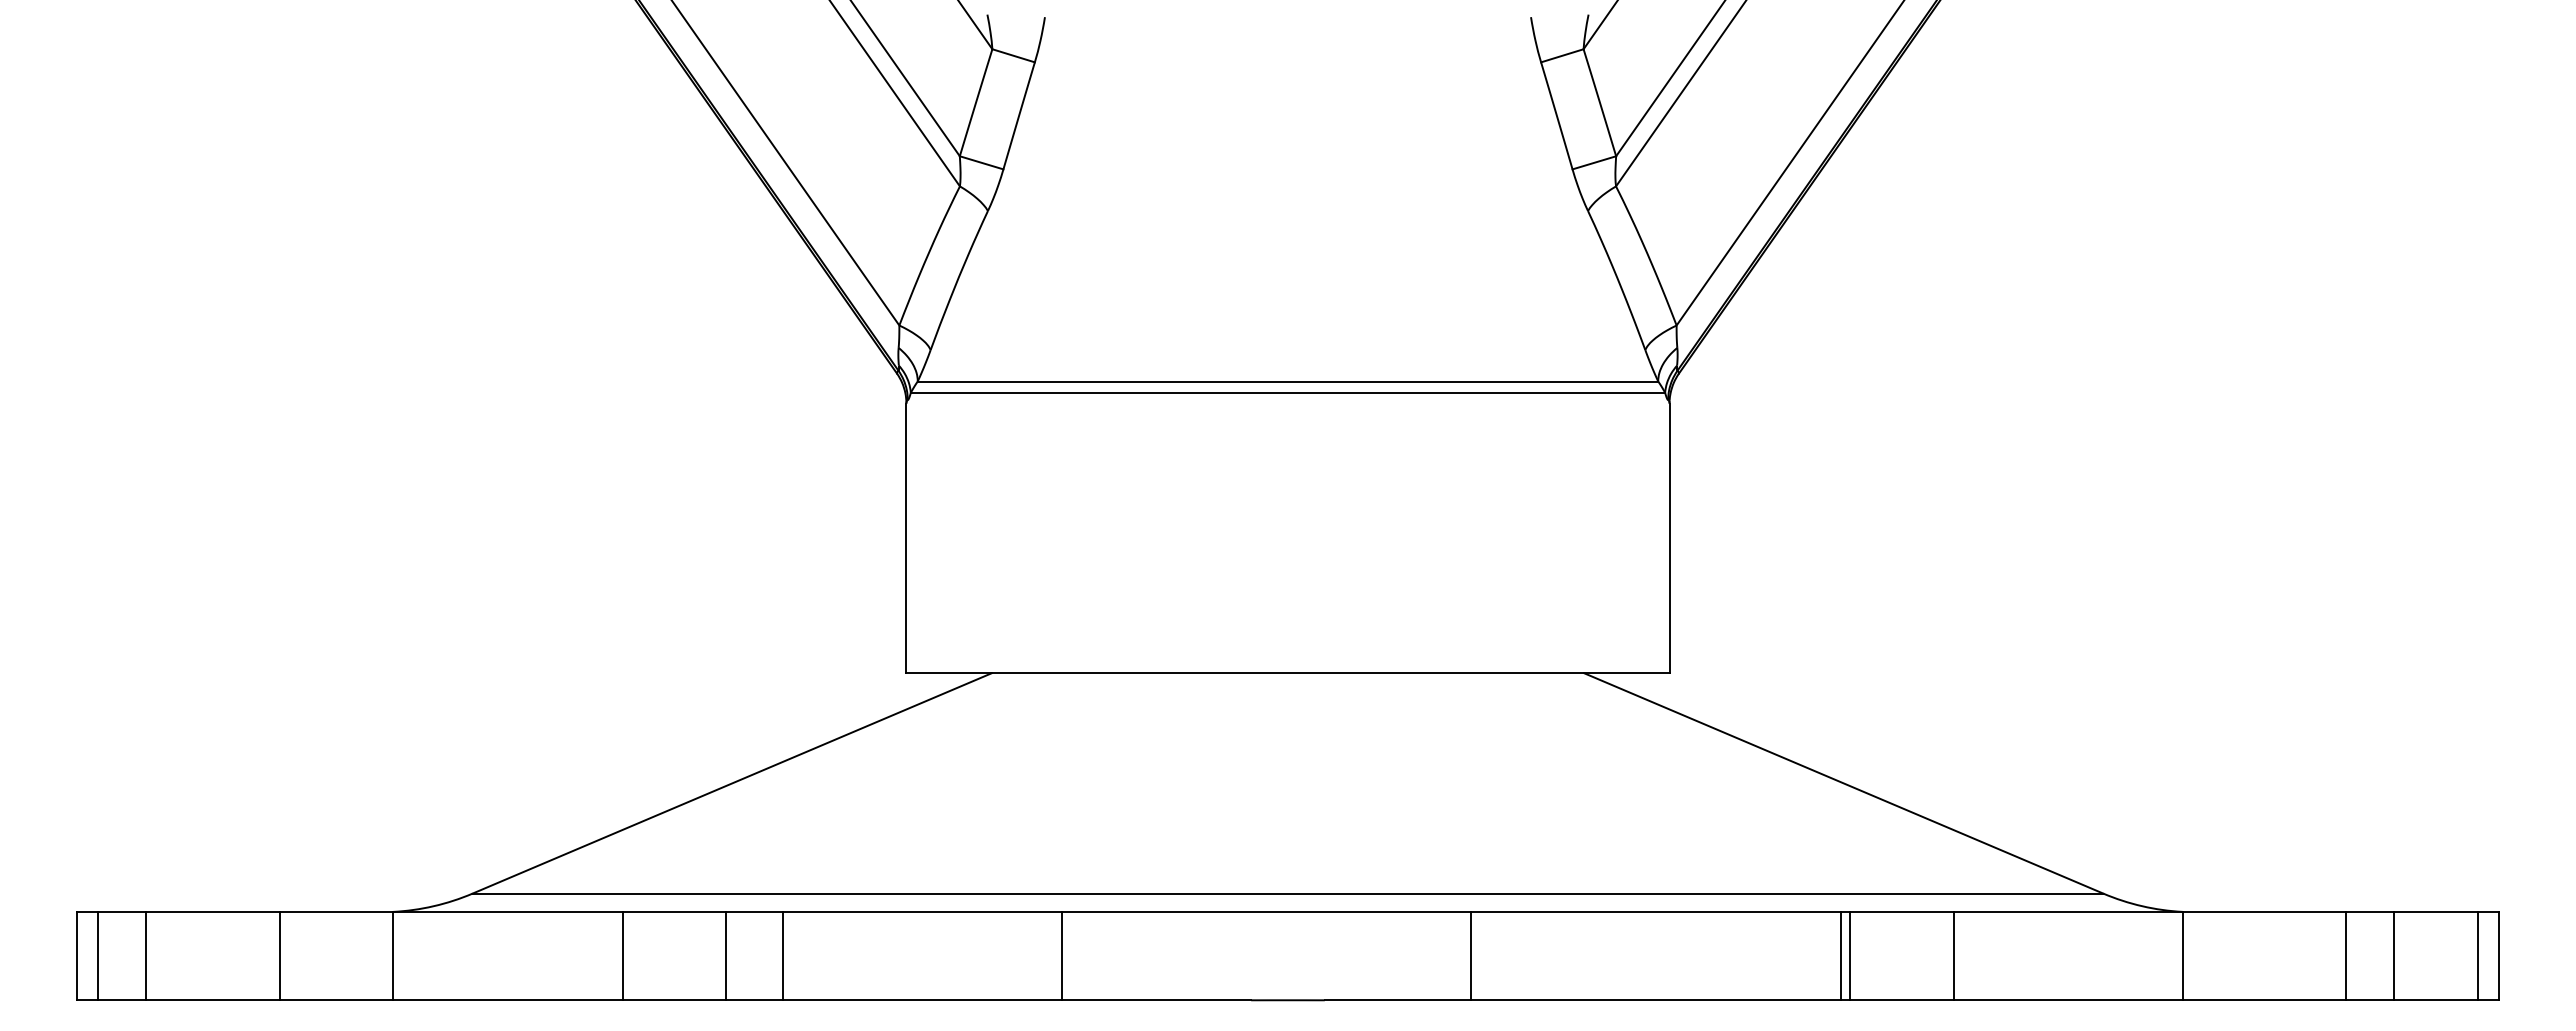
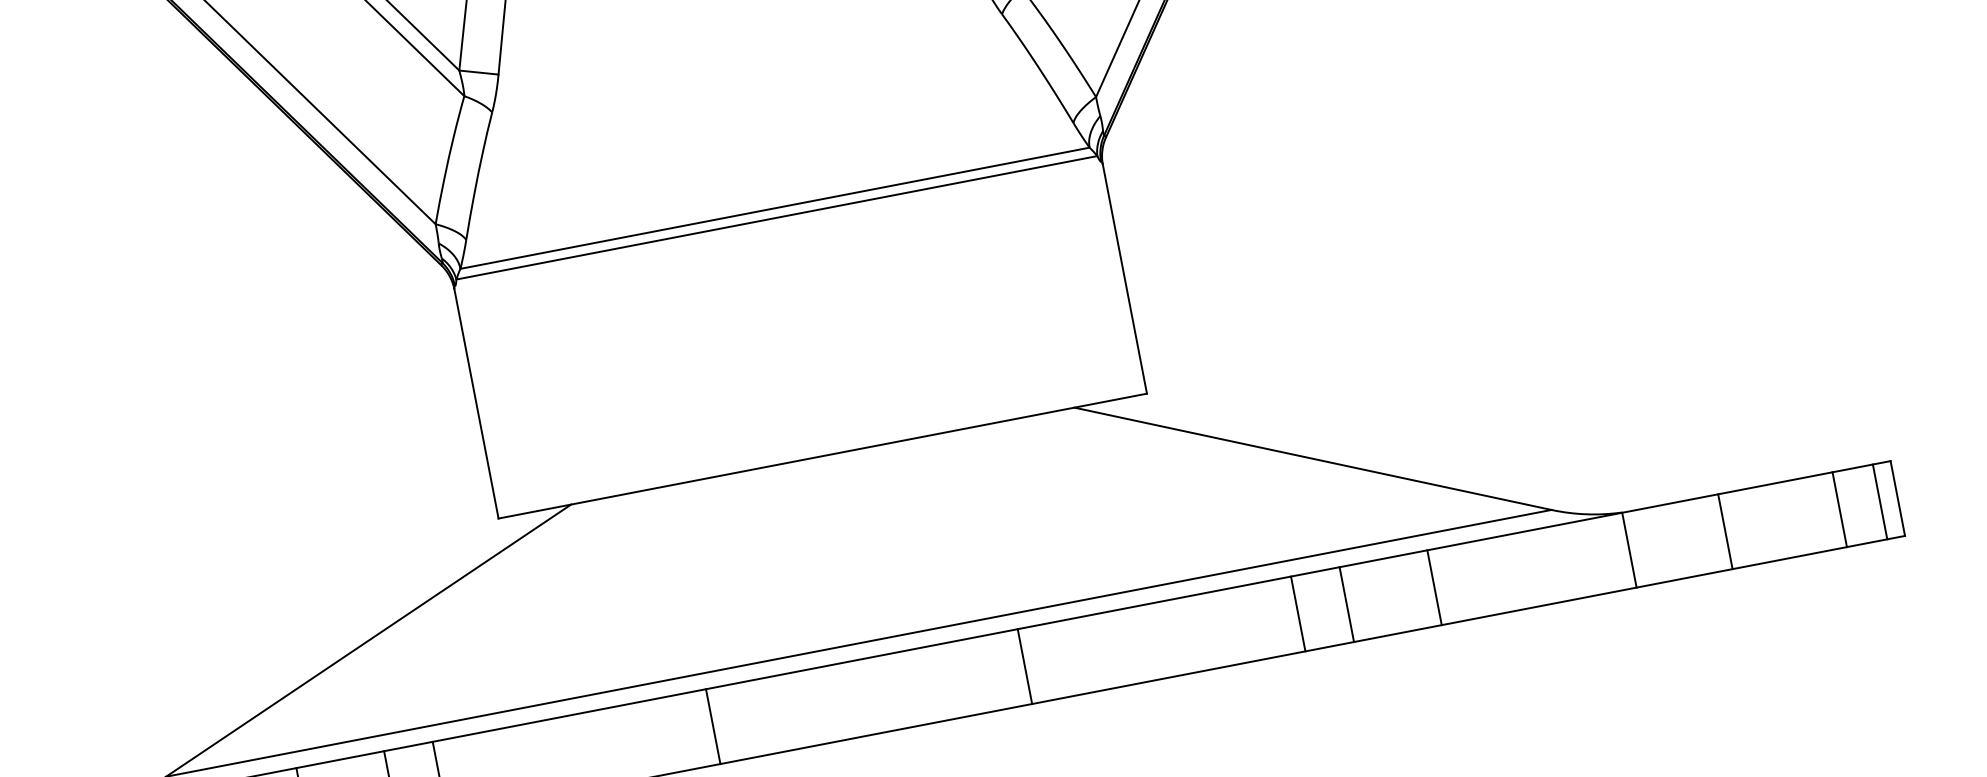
line: (1061, 956) -> (713, 726), moved
line: (1841, 956) -> (1298, 614), moved
line: (2345, 956) -> (1725, 531), moved
line: (2394, 956) -> (1839, 509), moved

